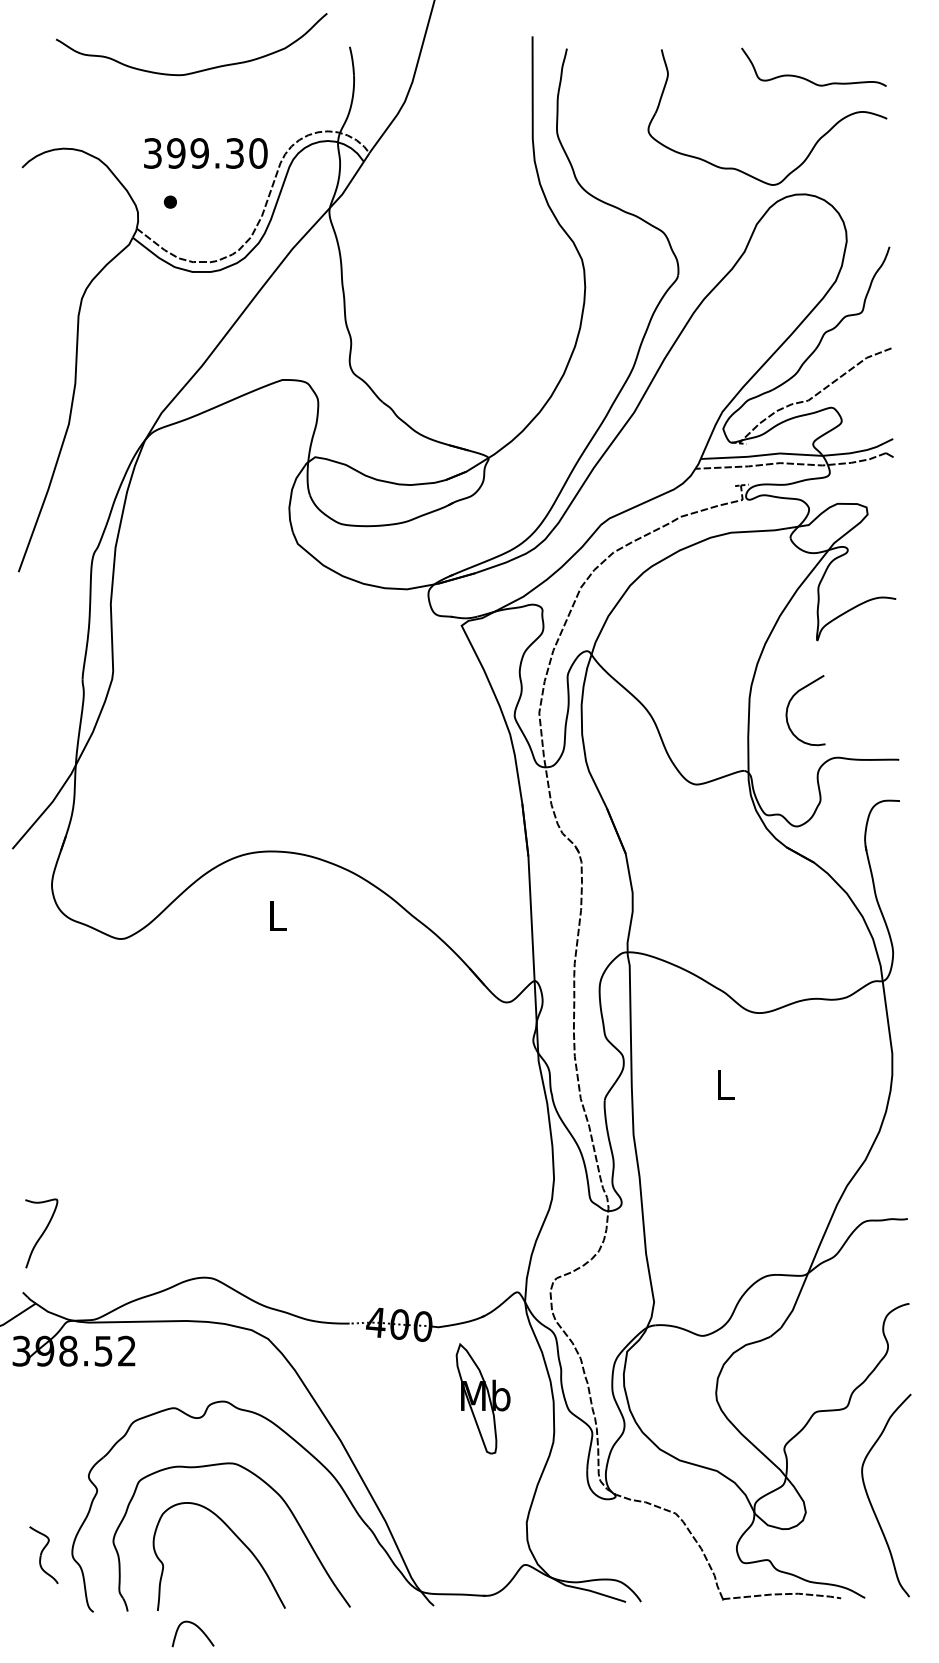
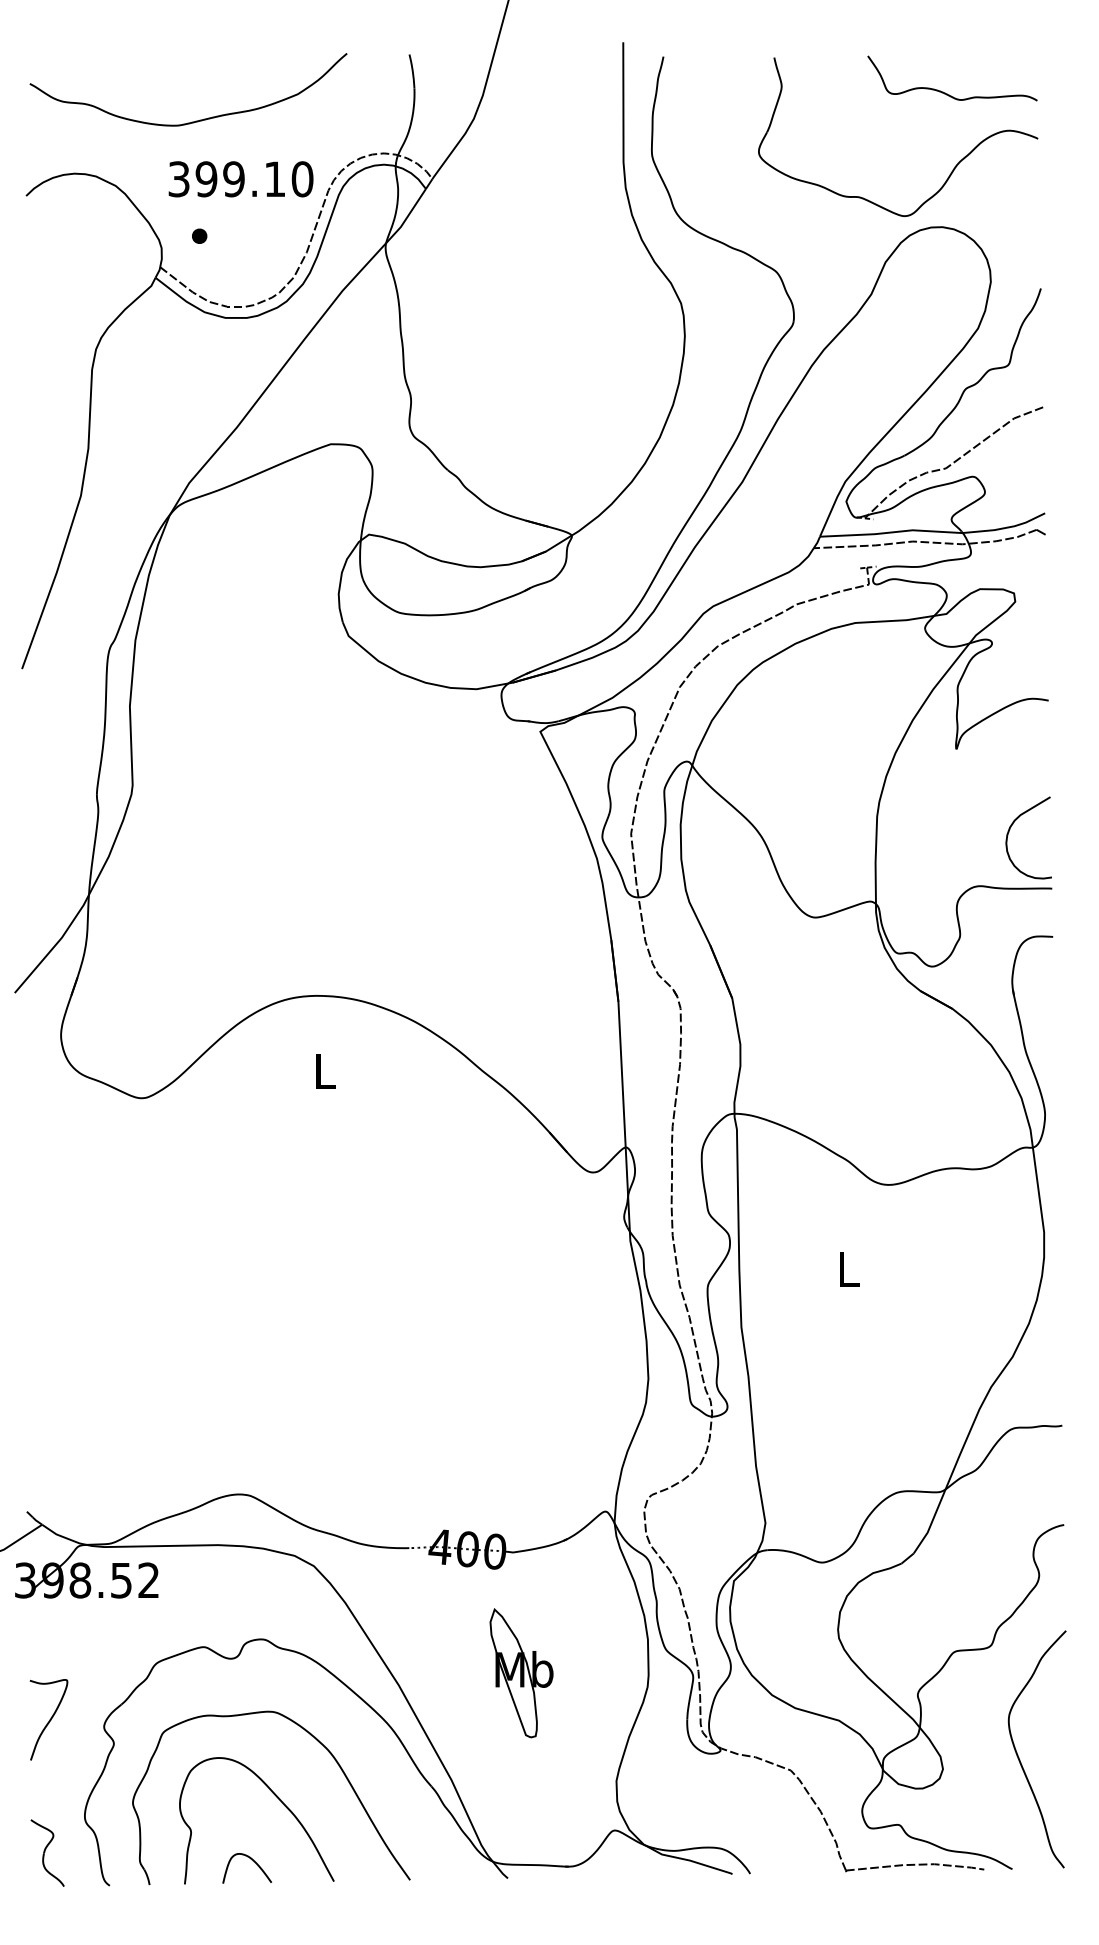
curve: (198, 70) -> (196, 120), moved
text: (234, 153) -> (274, 179), 399.30 -> 399.10
curve: (789, 705) -> (1009, 832), moved
curve: (42, 1233) -> (49, 1719), moved
part: (483, 1399) -> (521, 1673), moved
part: (43, 1554) -> (47, 1852), moved
curve: (196, 1627) -> (251, 1860), moved

